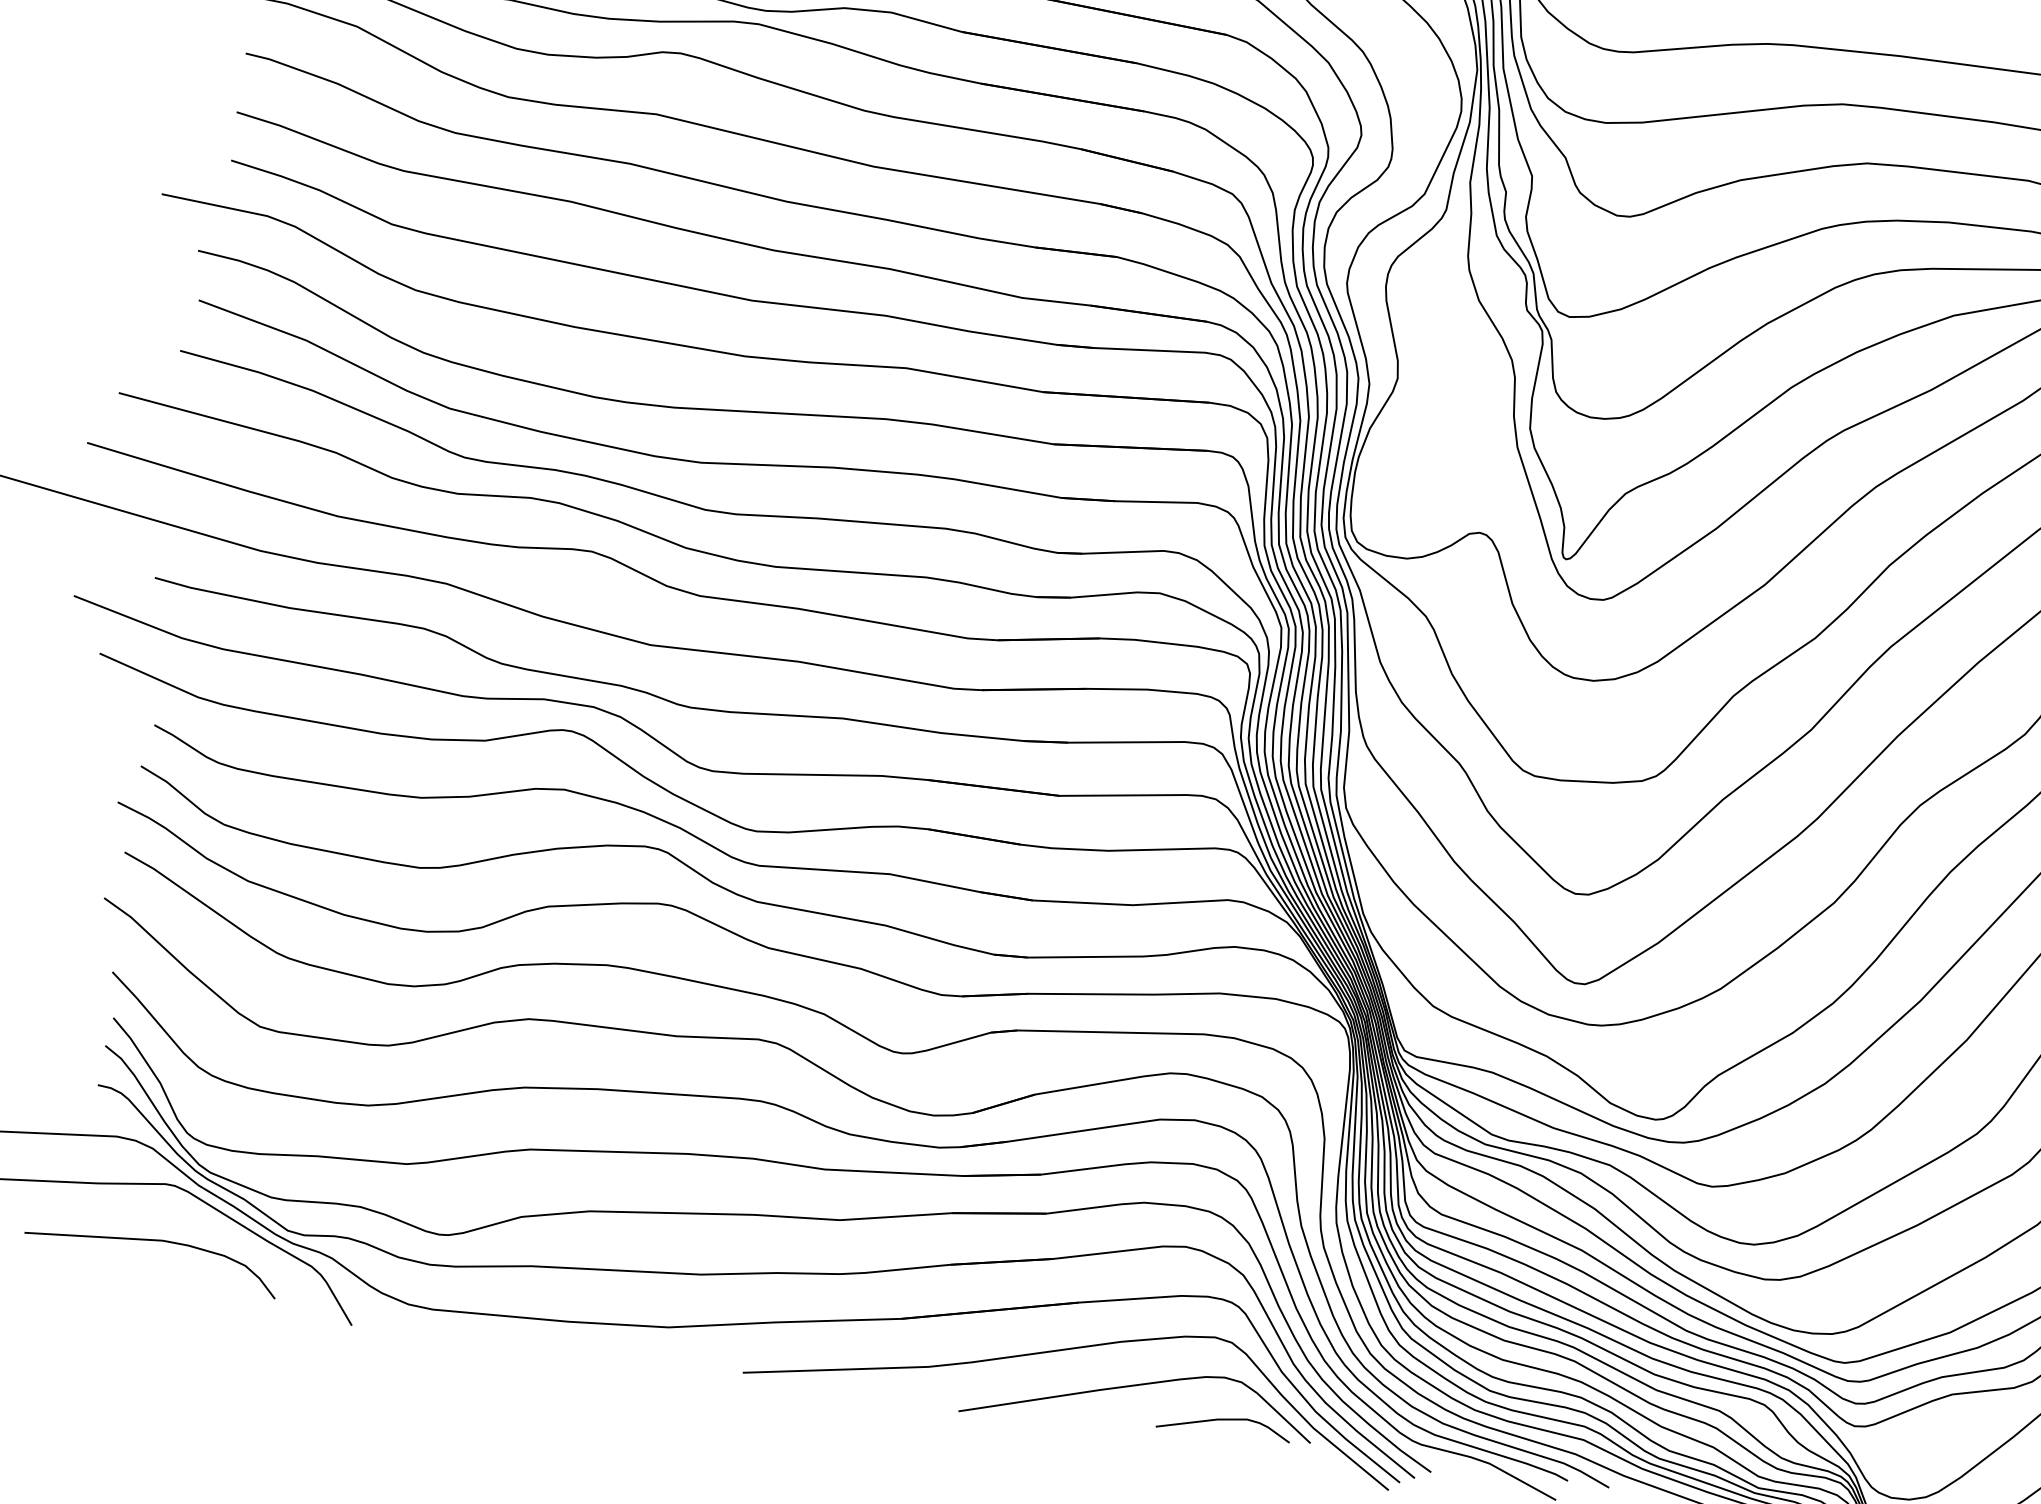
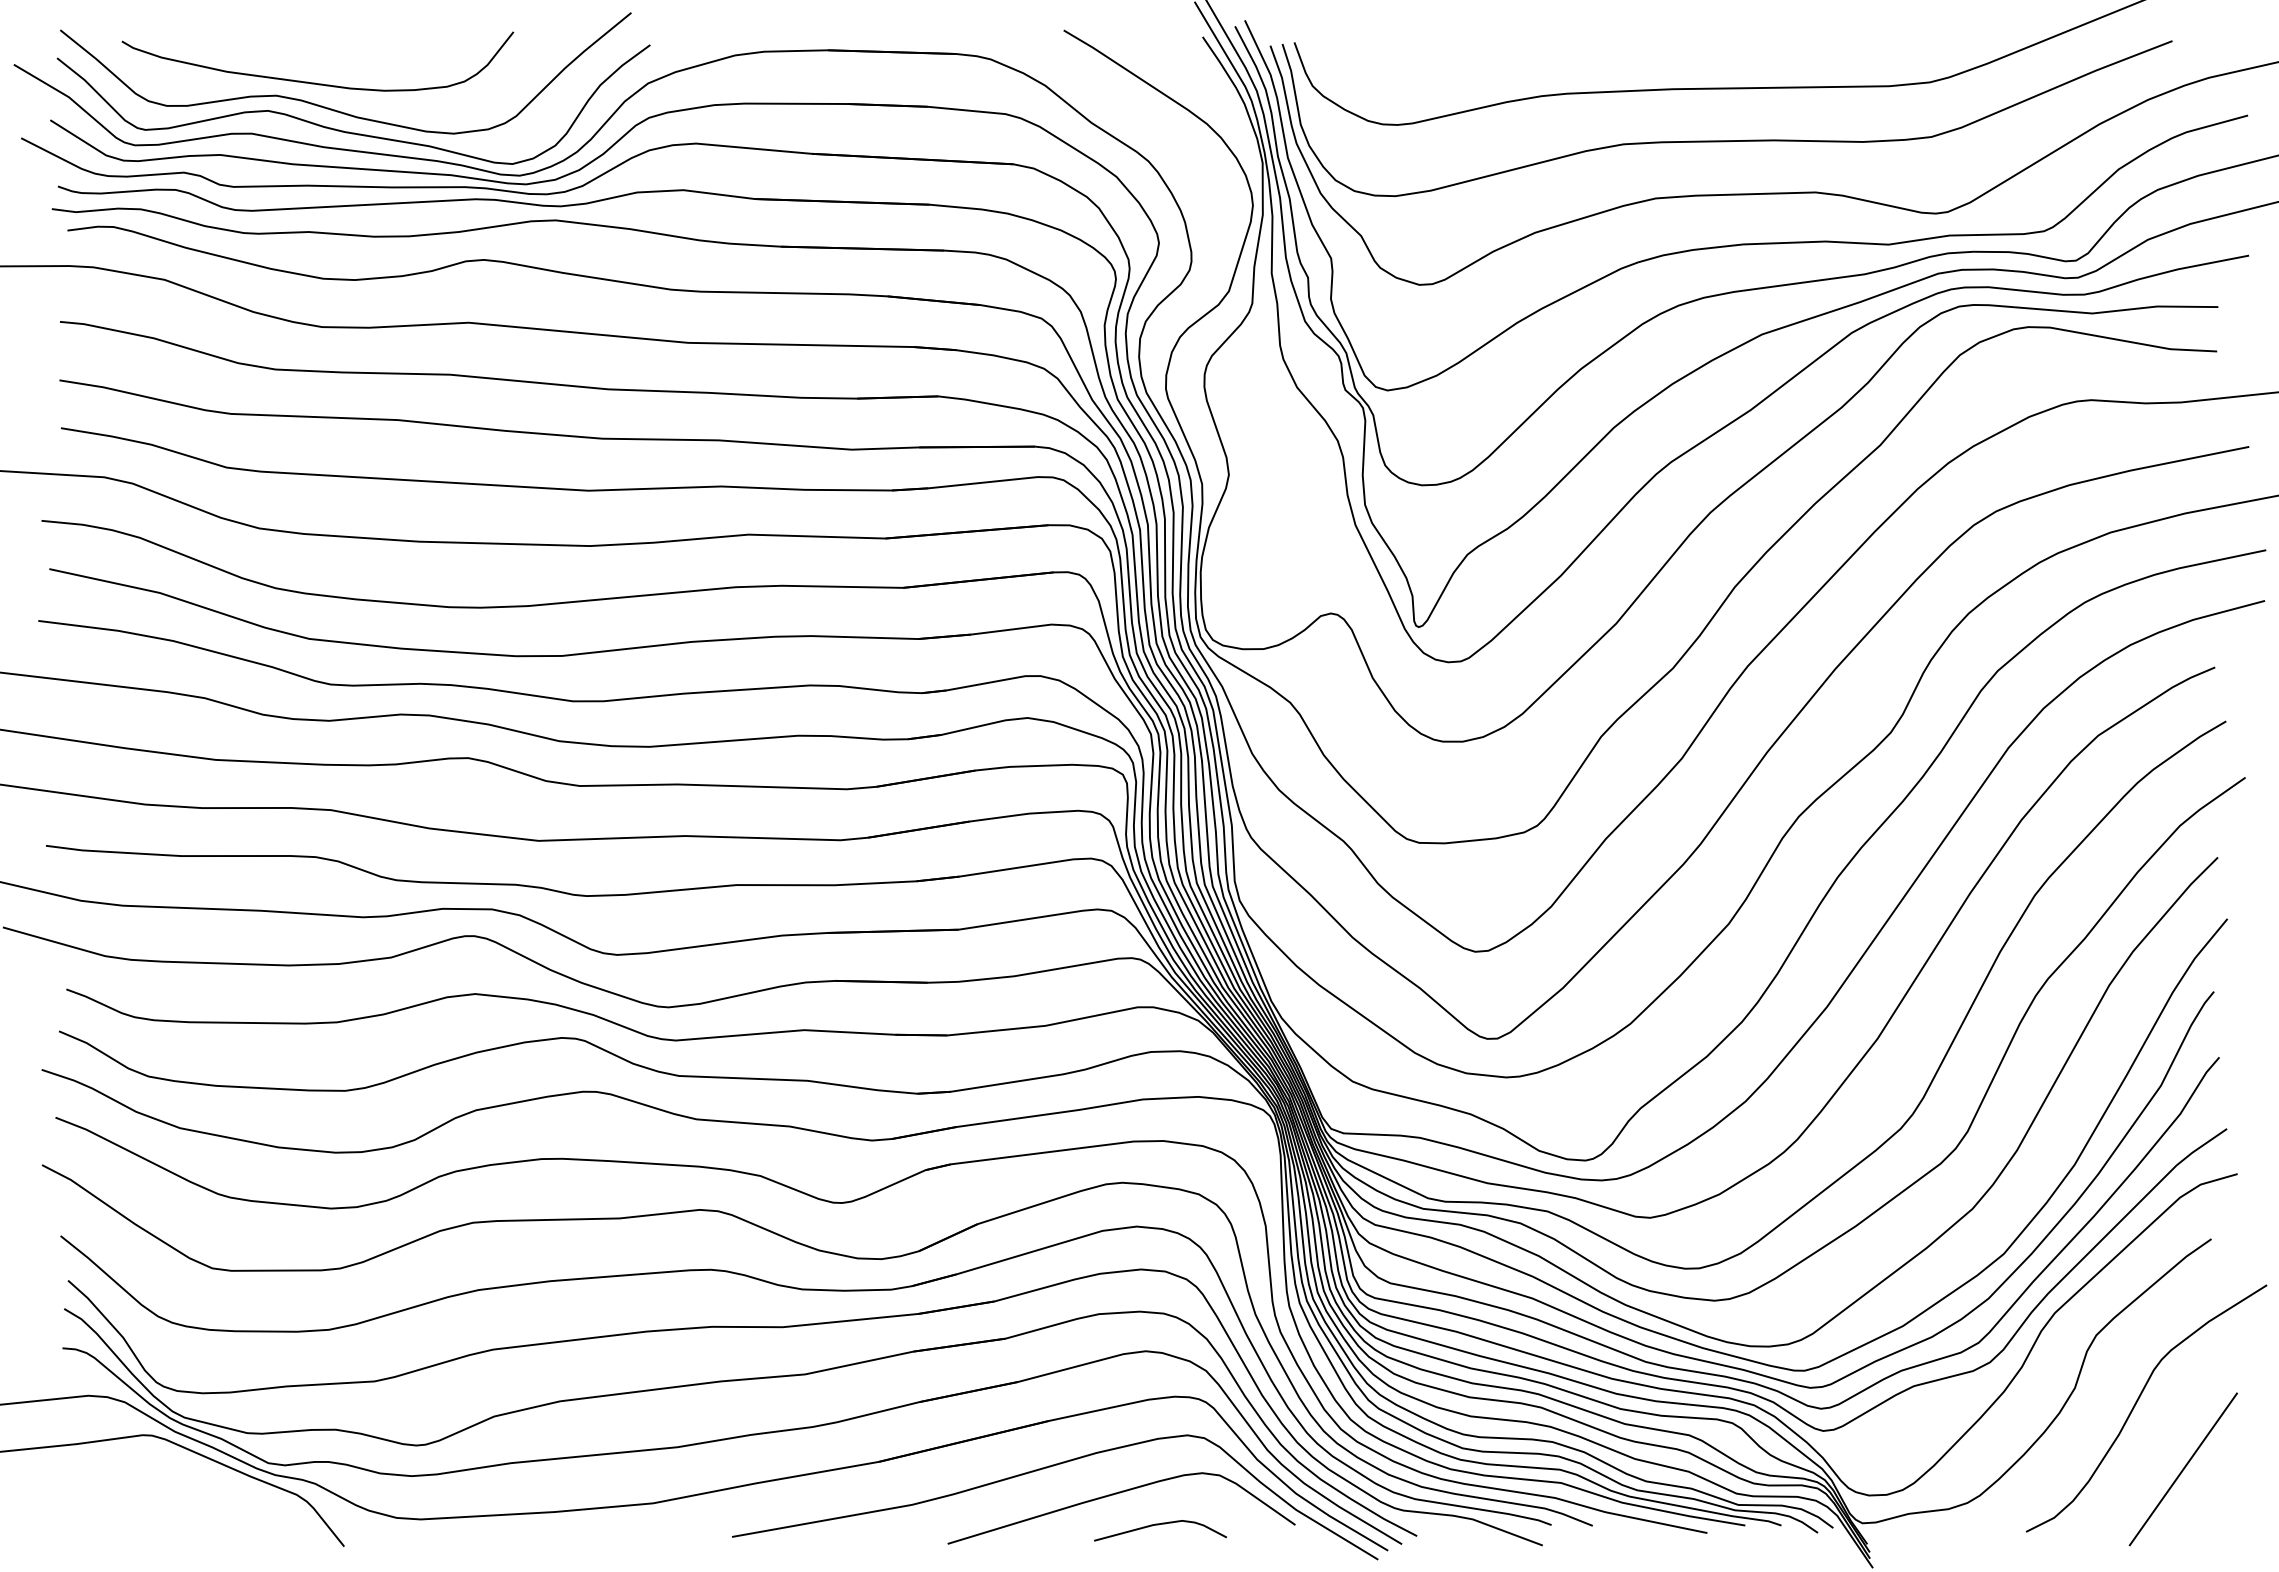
curve: (153, 1241) -> (138, 1492), removed
curve: (1223, 1420) -> (1159, 1525), moved

